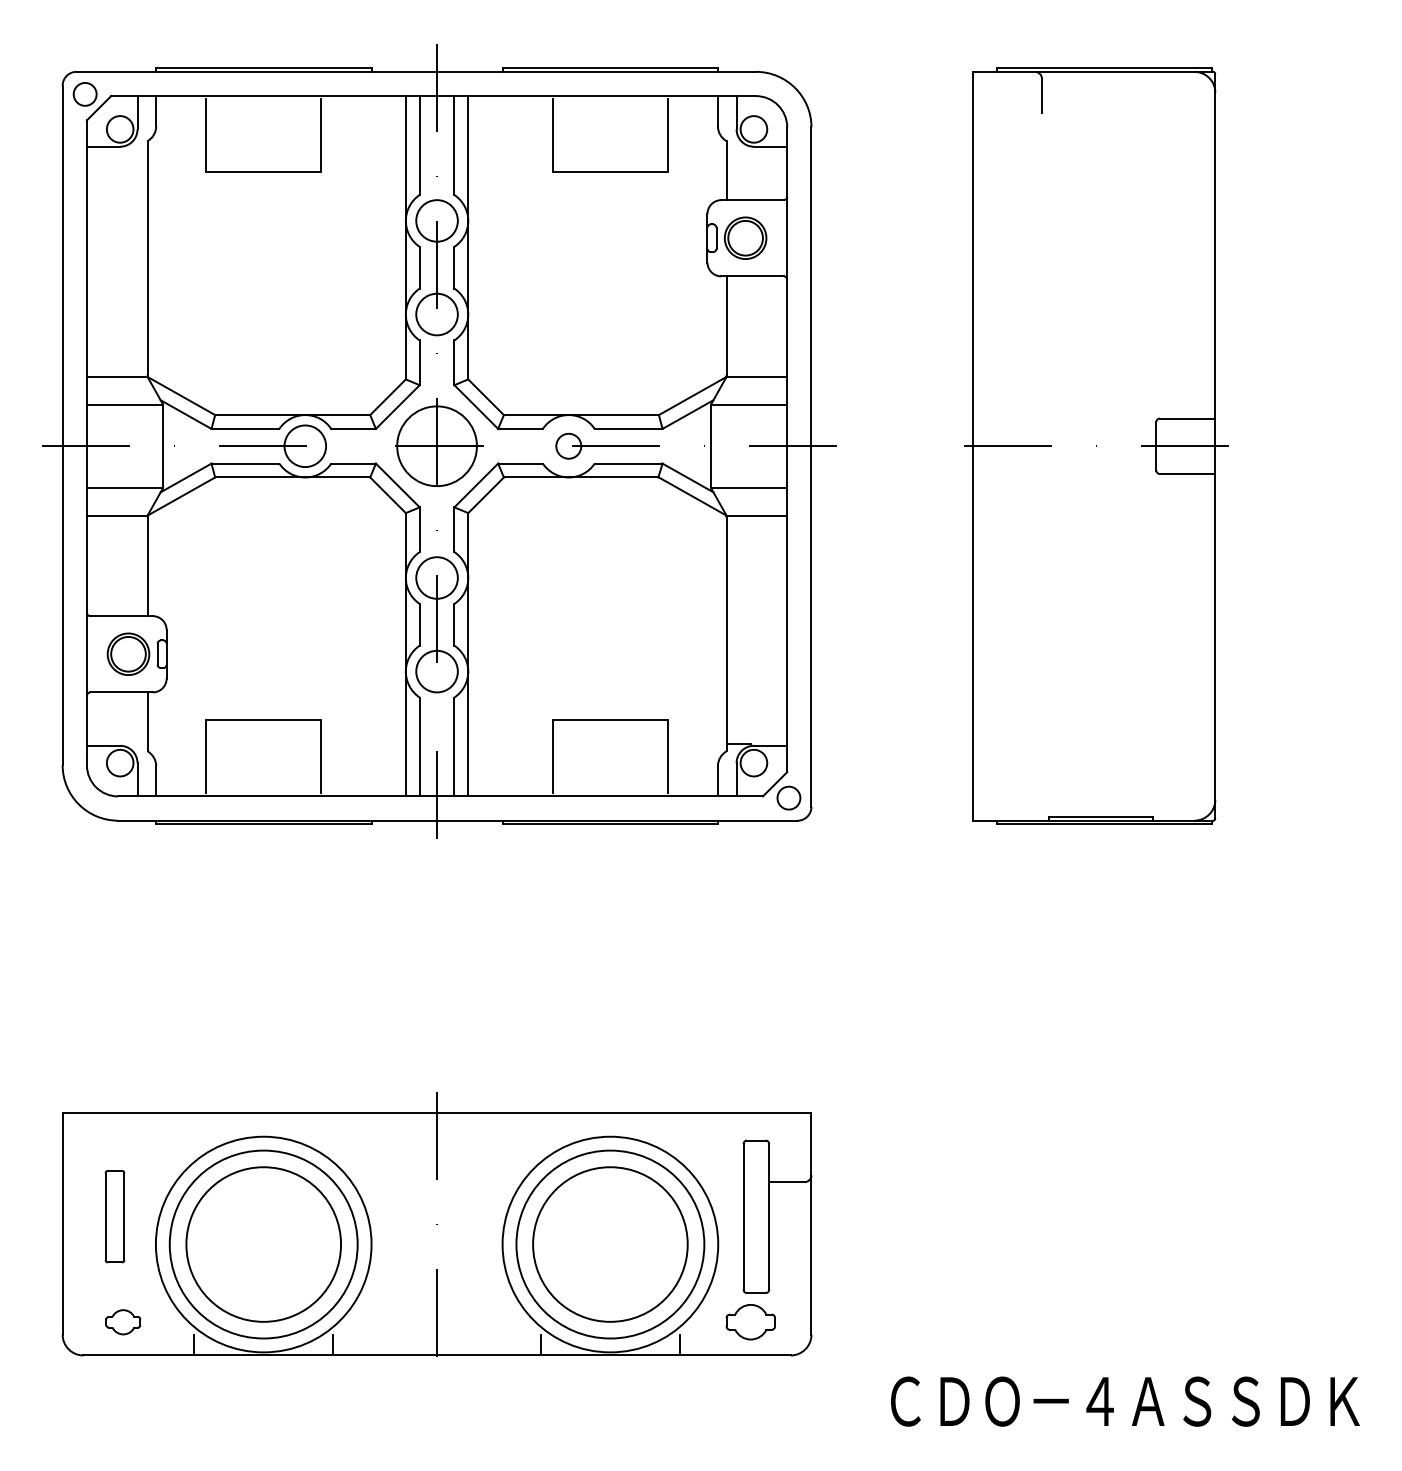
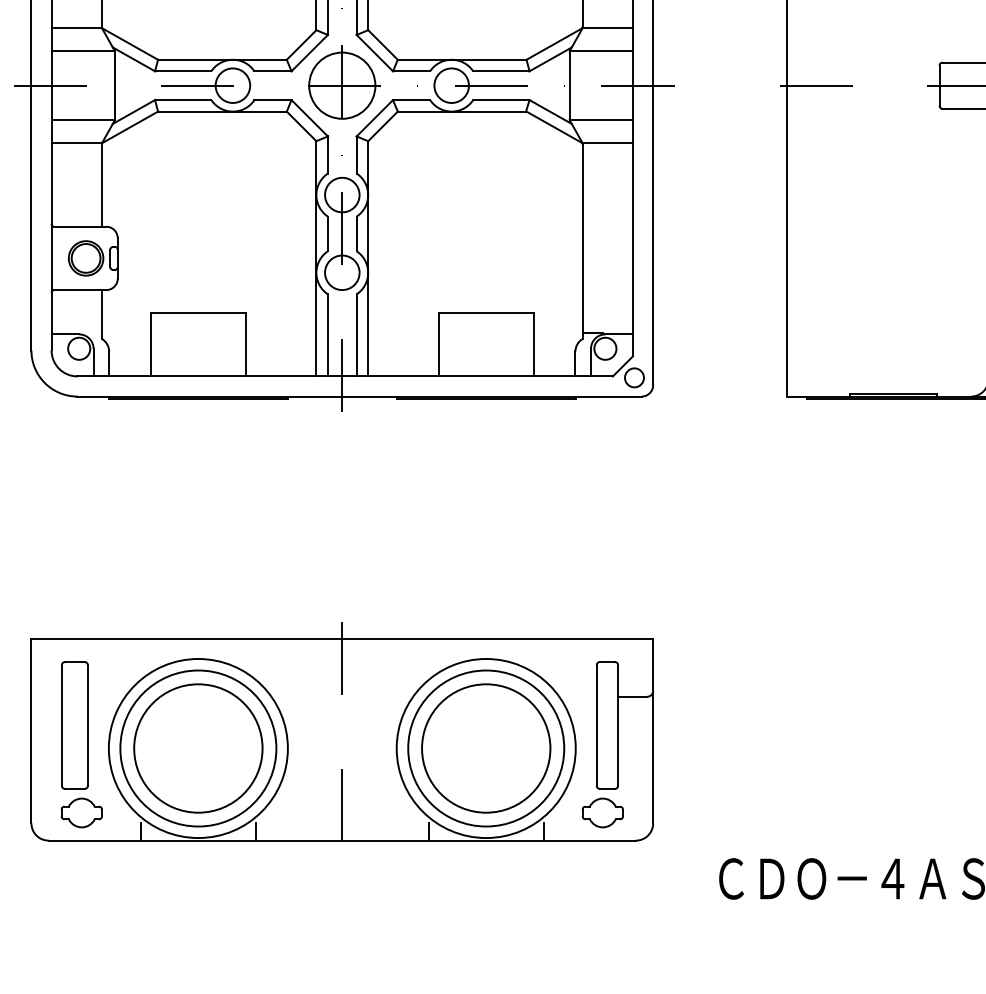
circle: (568, 446) -> (451, 85), size x1.67
part: (114, 1216) -> (74, 725), size x1.67
part: (123, 1322) -> (81, 813), size x1.43

